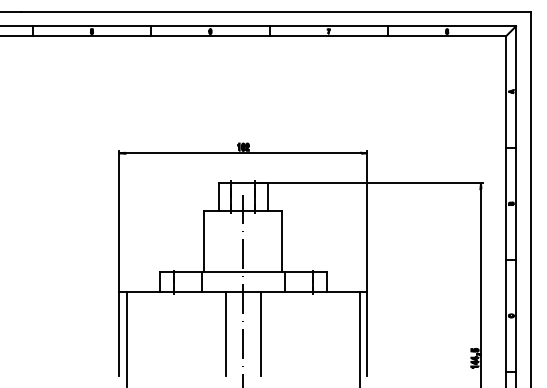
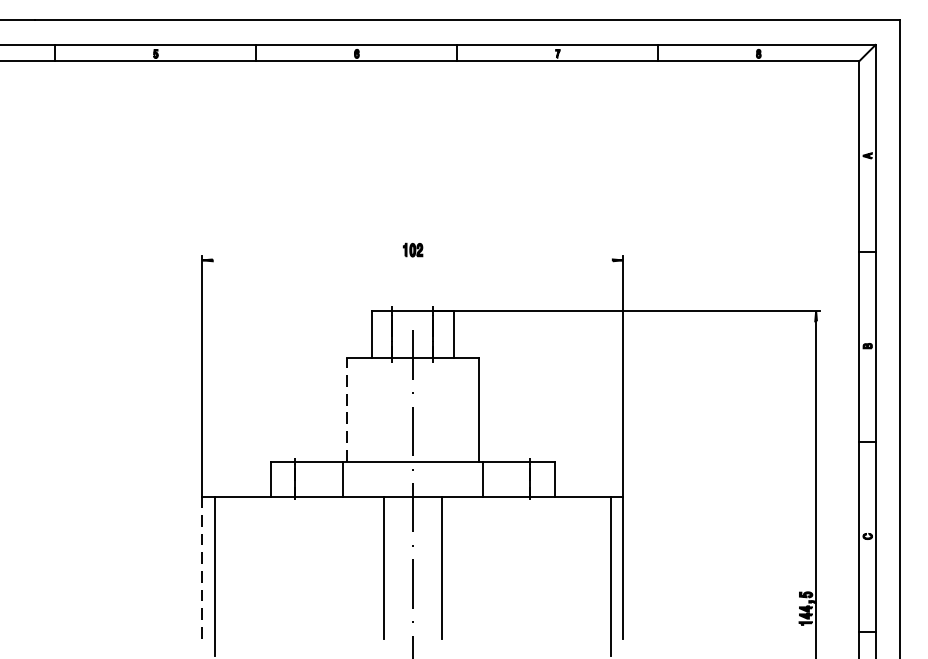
line: (243, 153) -> (413, 260), removed
line: (204, 240) -> (346, 408), solid -> dashed
line: (119, 334) -> (202, 567), solid -> dashed

